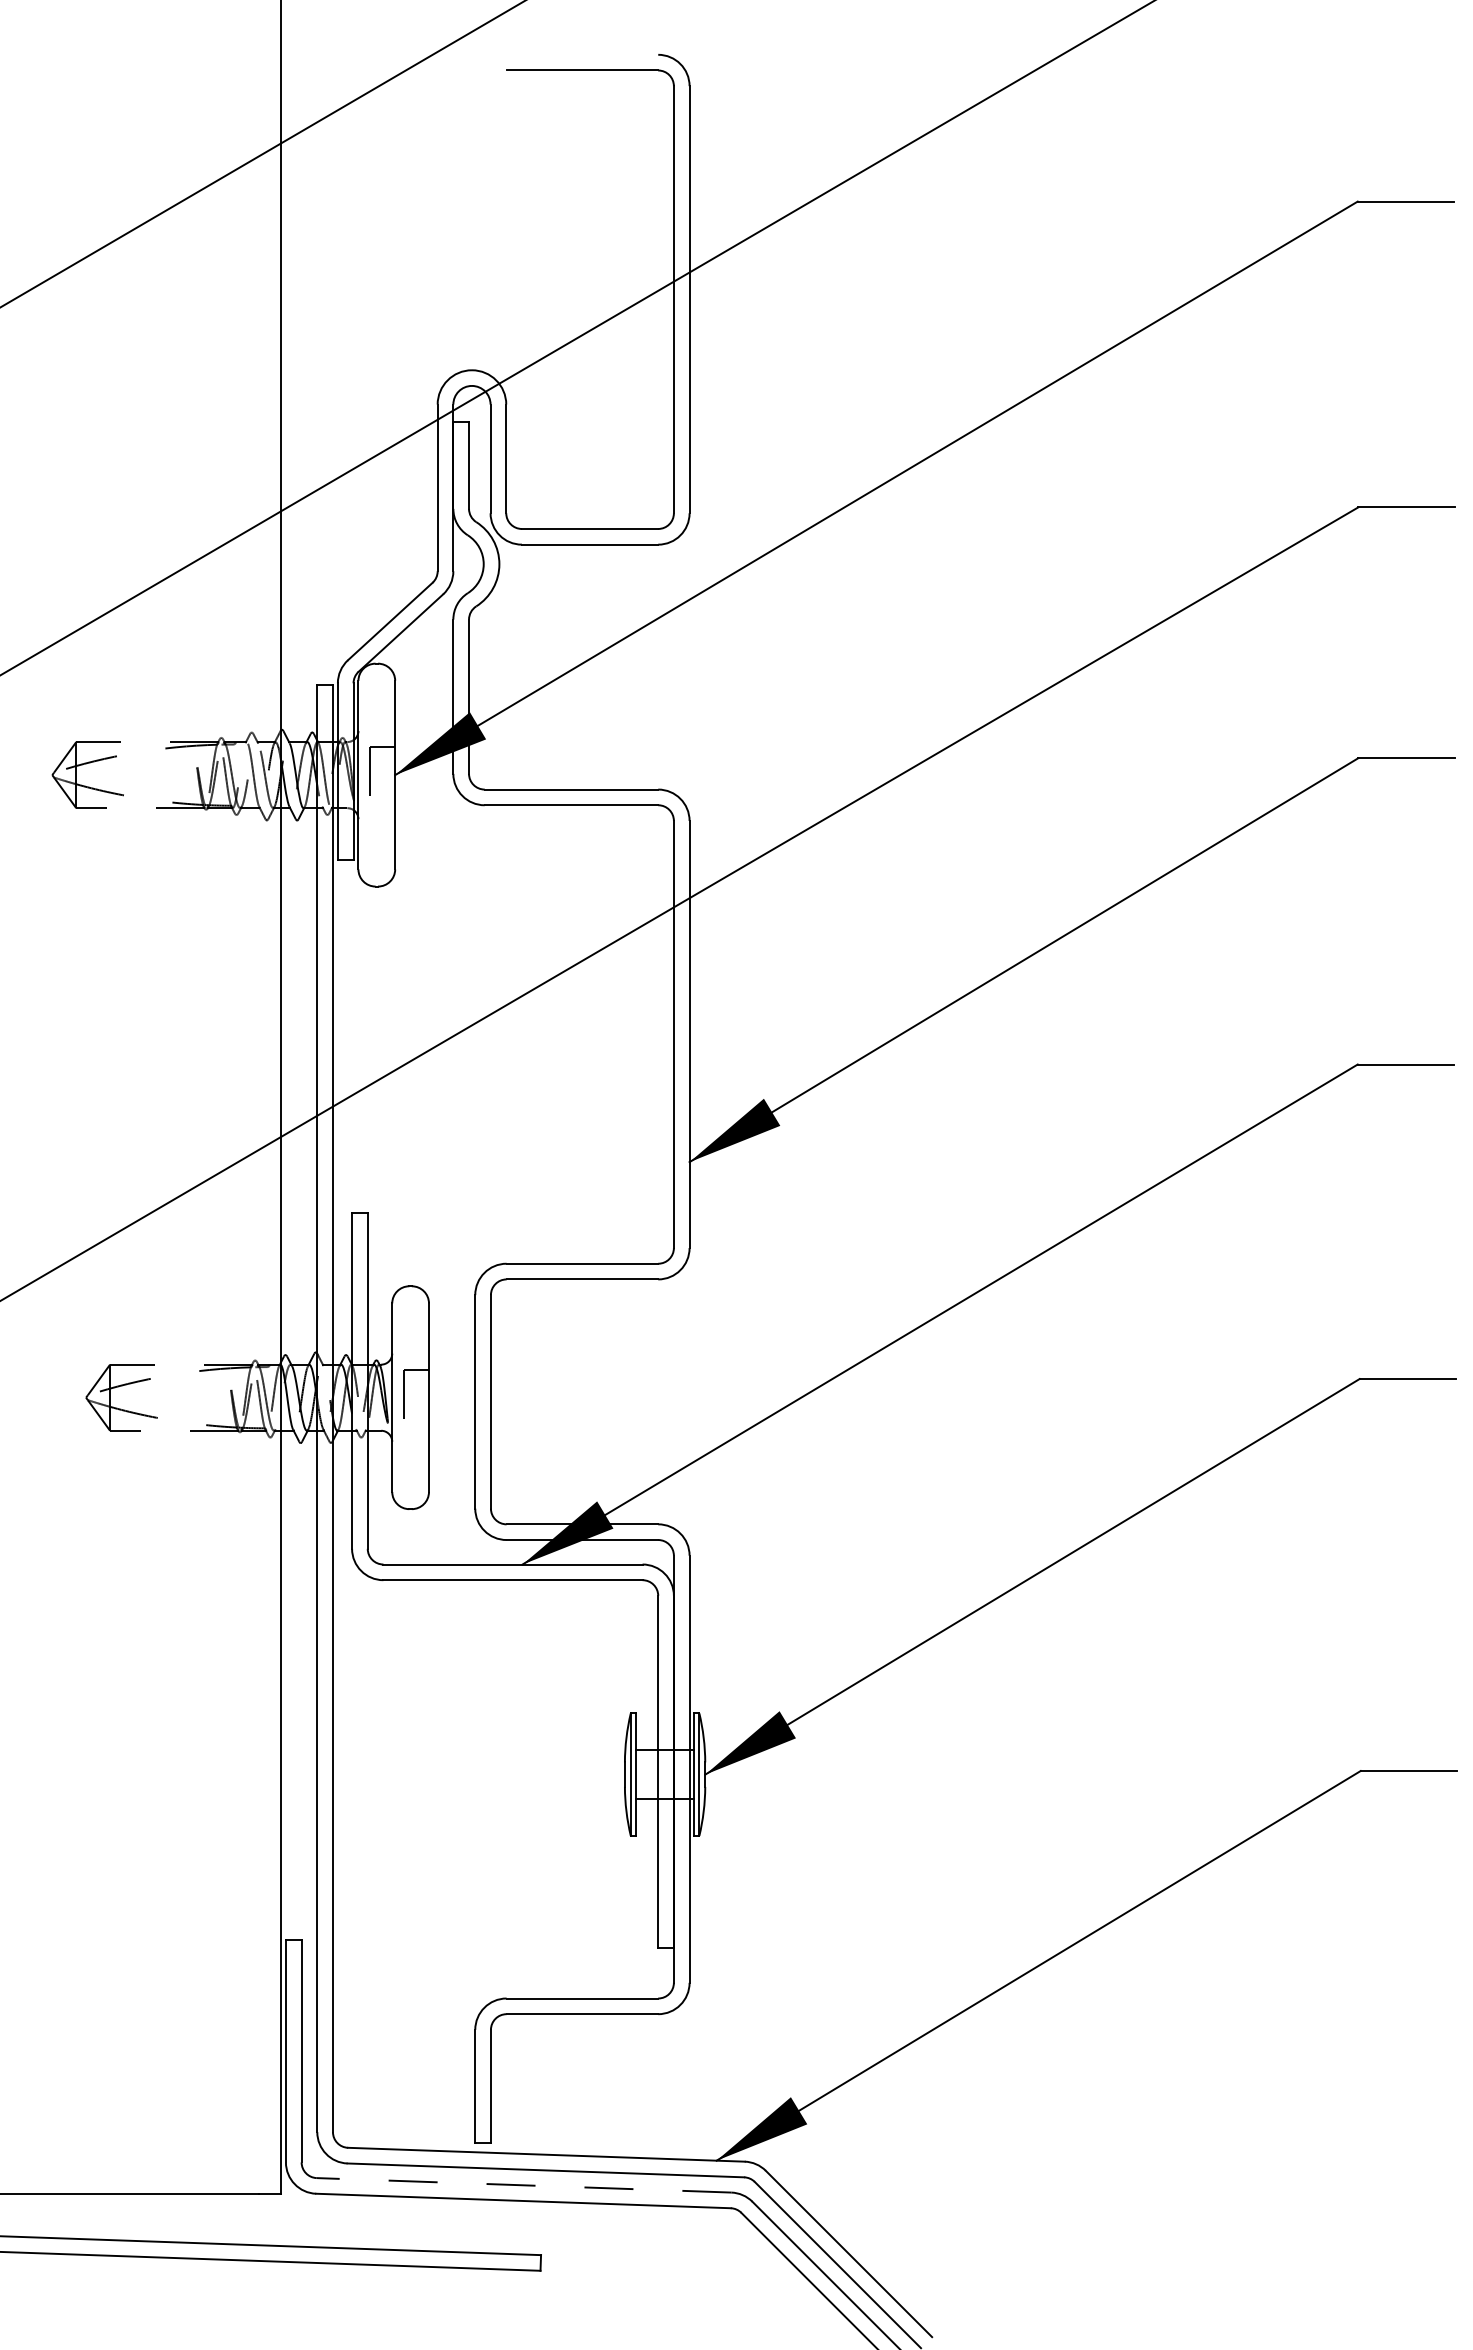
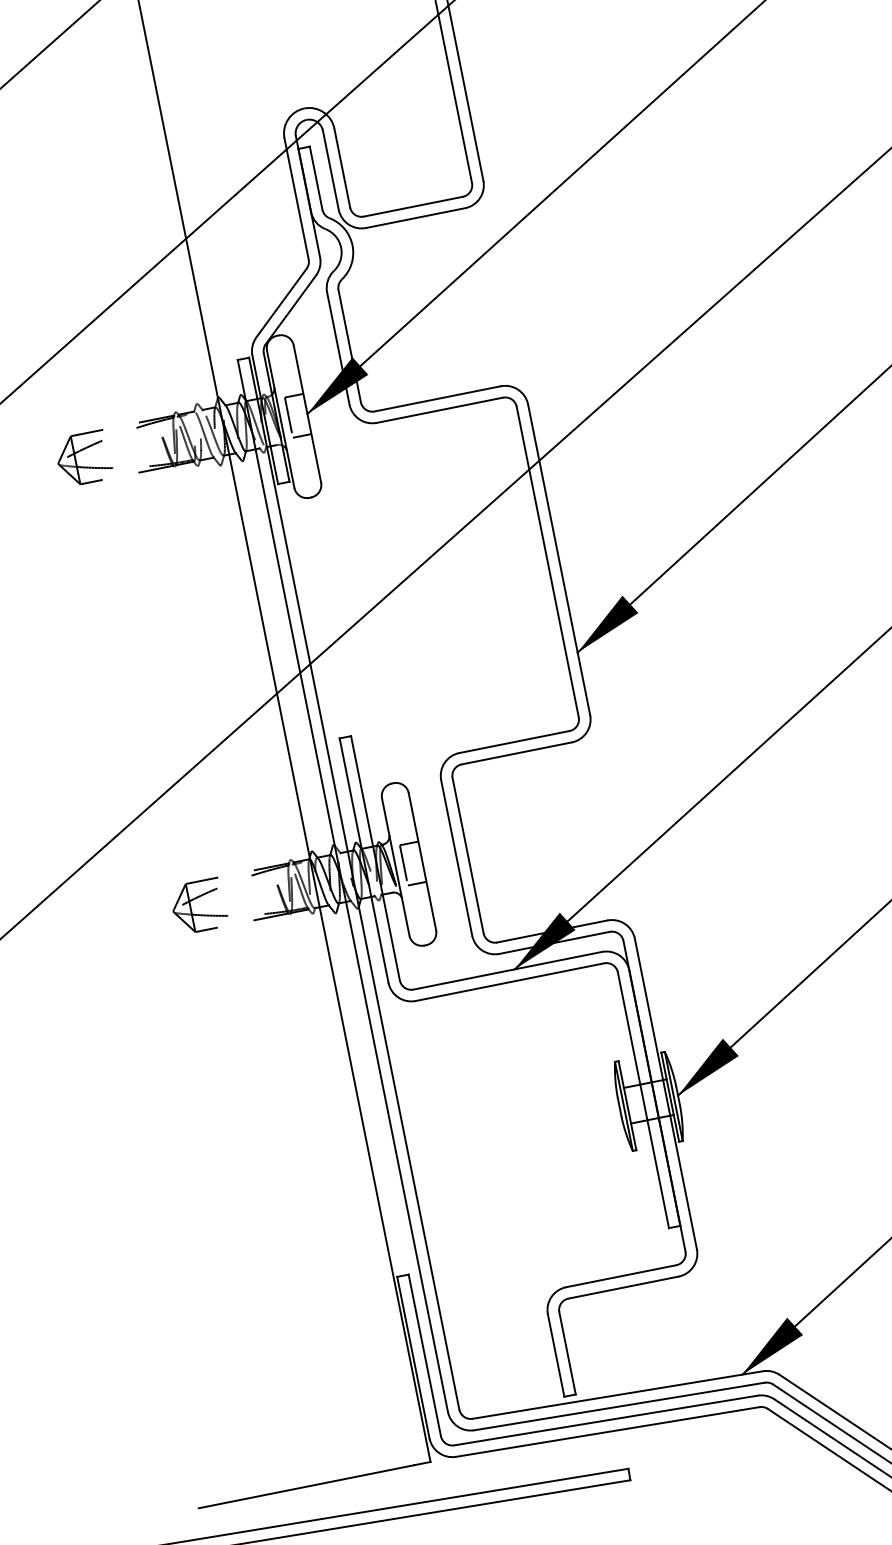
line: (382, 802) -> (302, 435), added
line: (415, 1425) -> (416, 883), added
line: (523, 2185) -> (605, 1420), dashed -> solid

